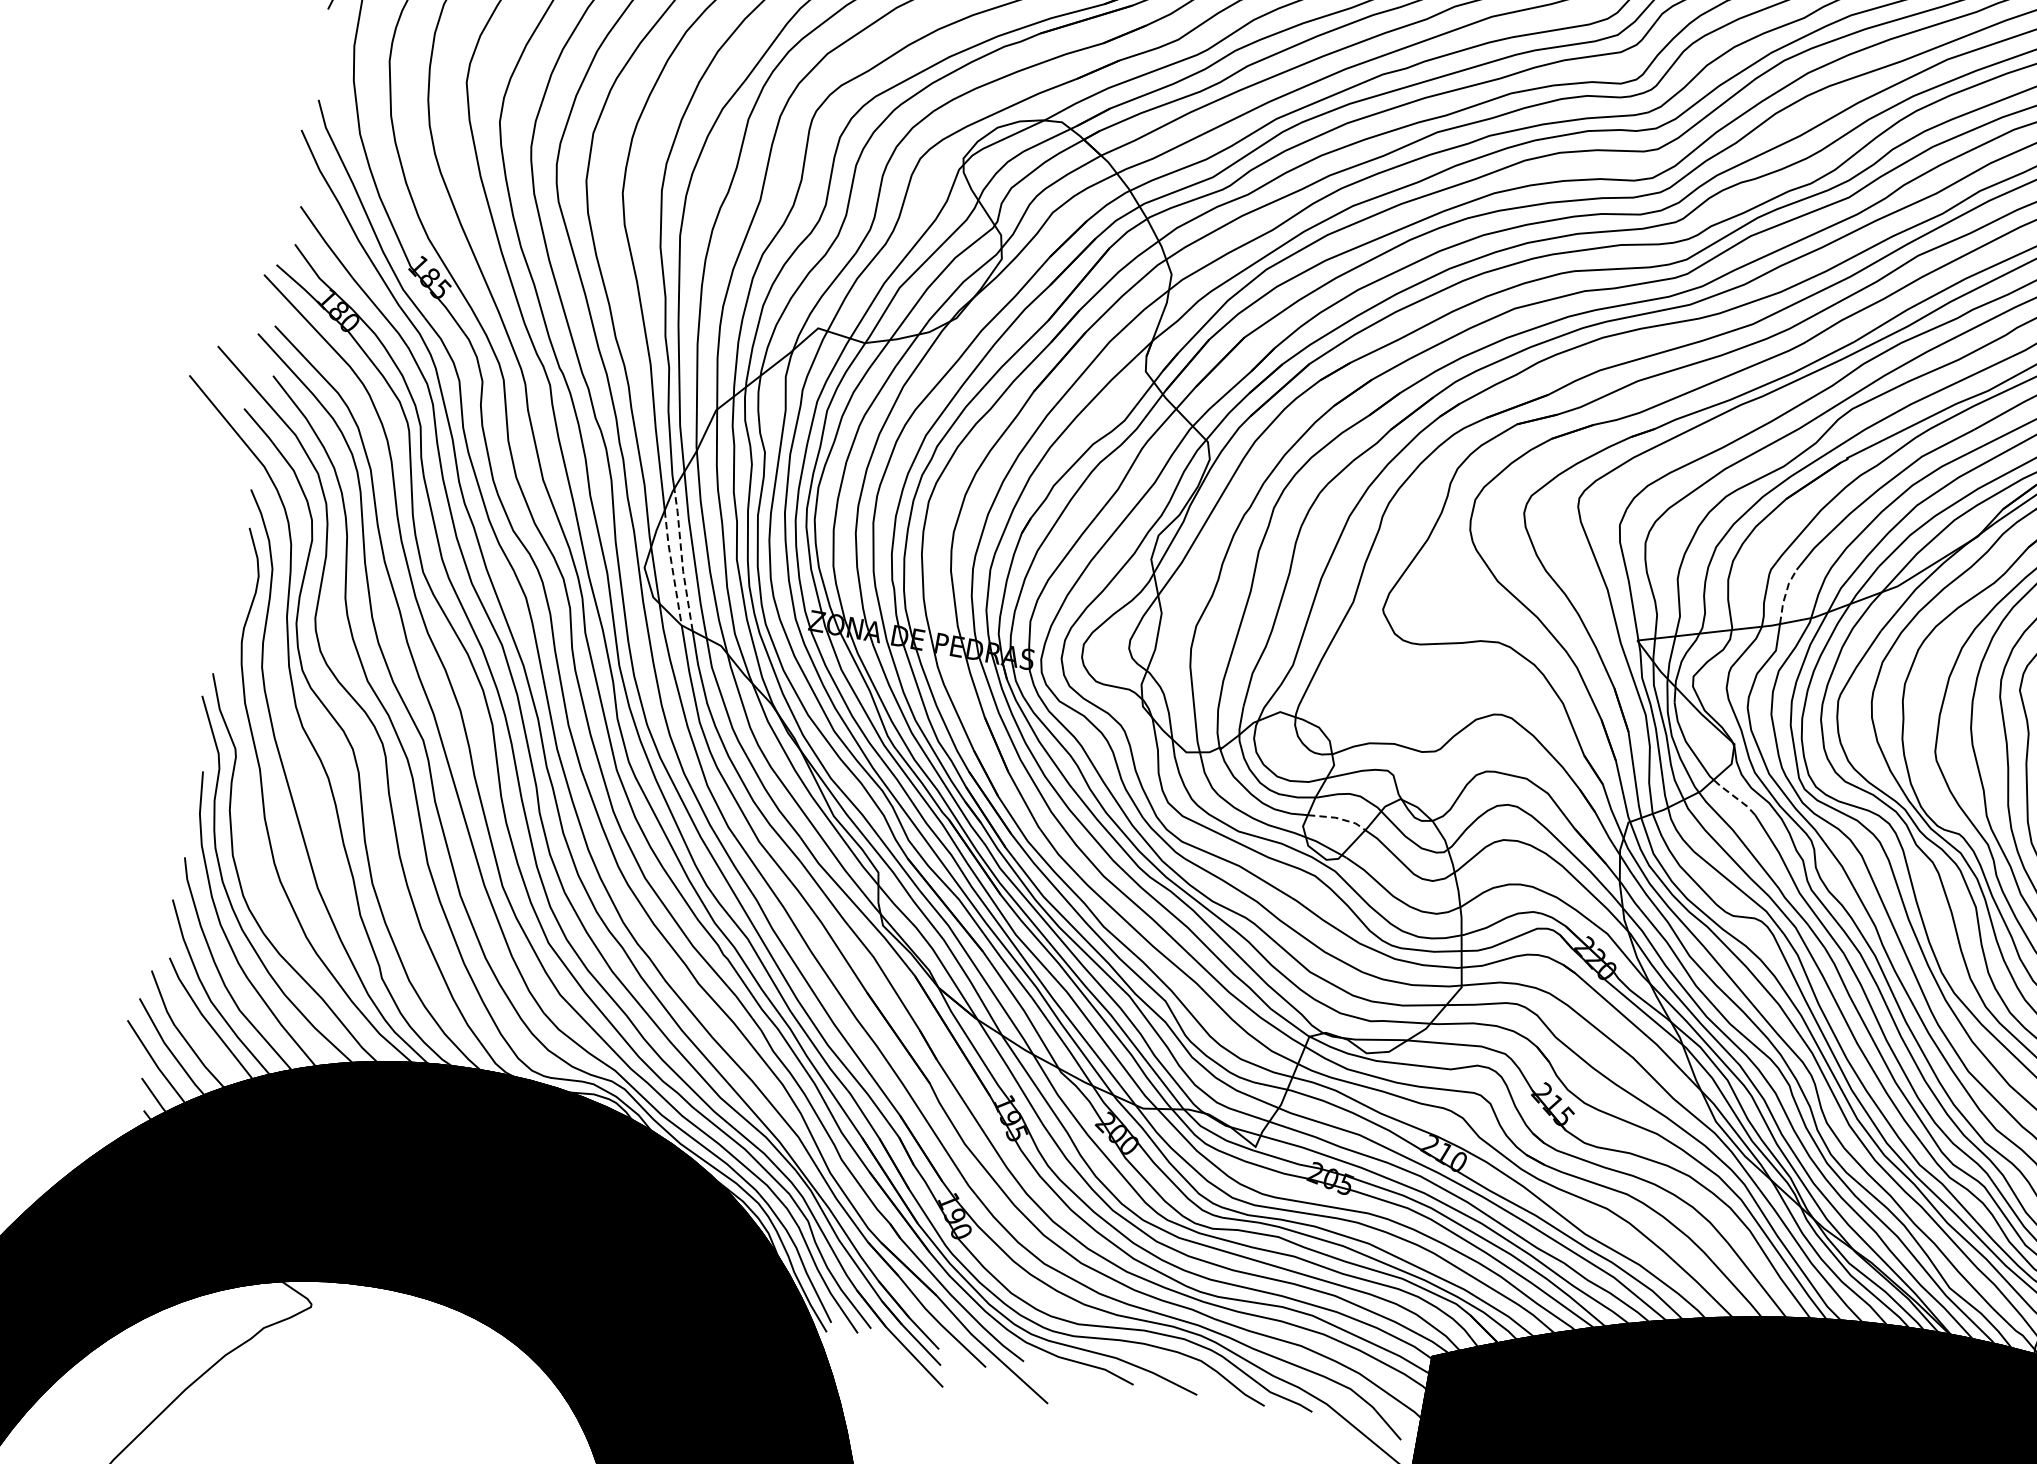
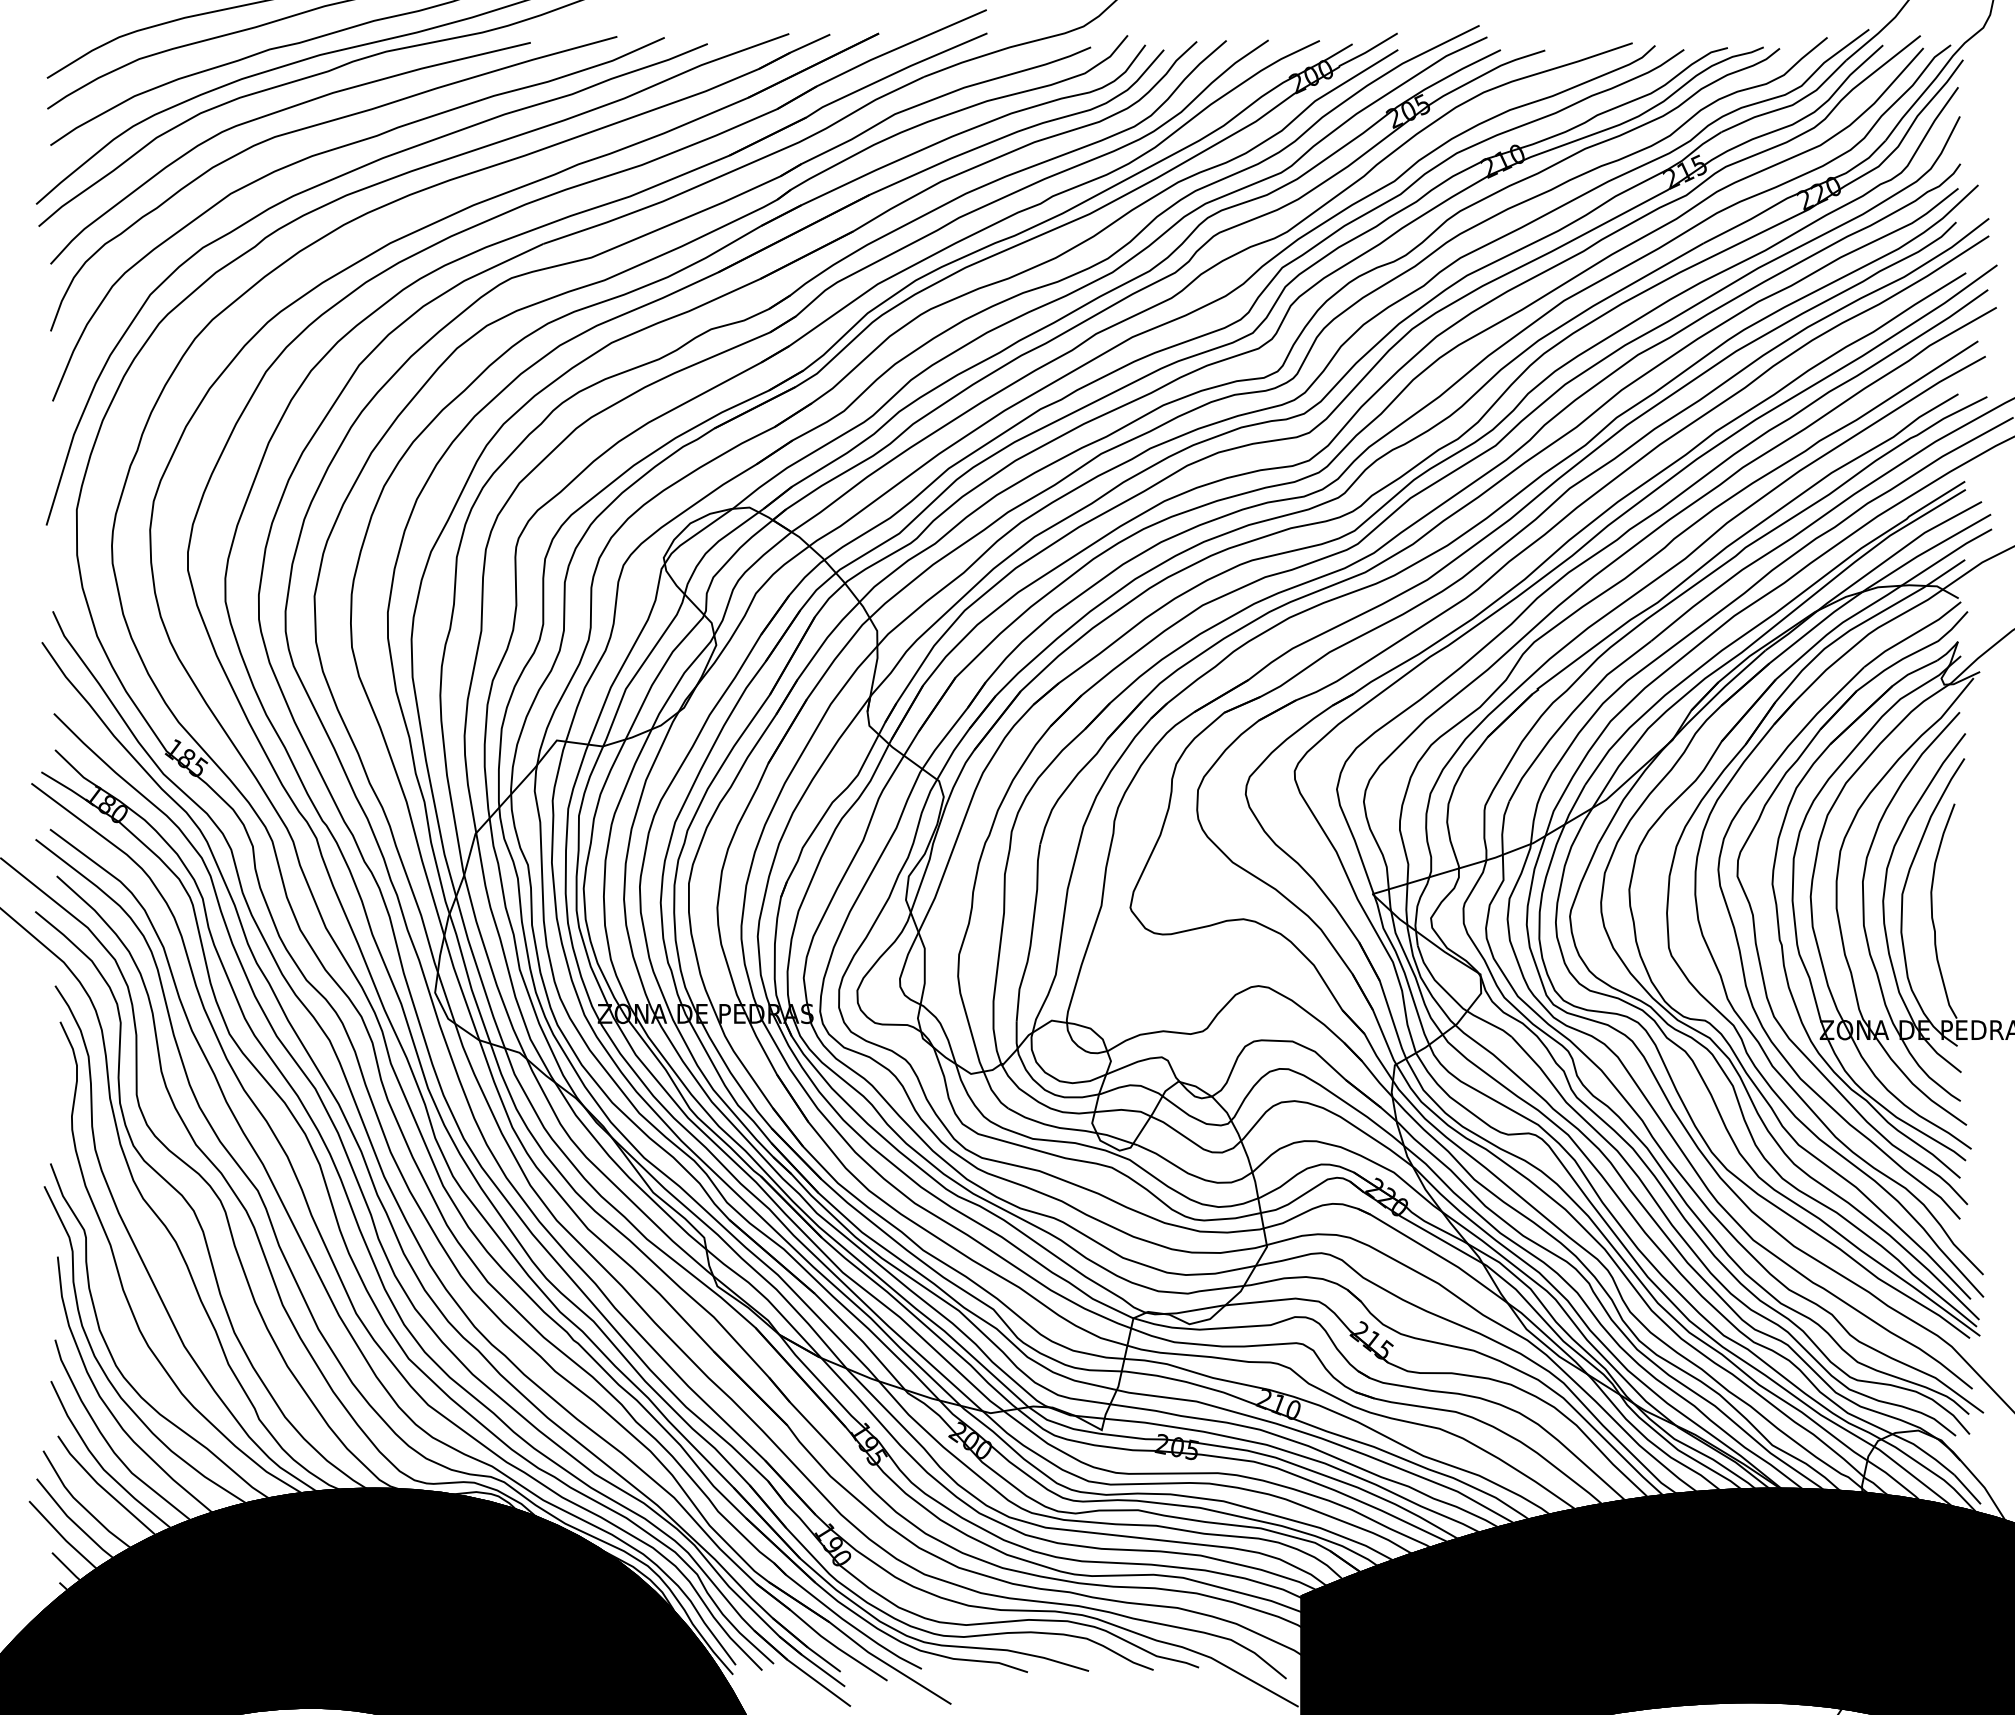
line: (681, 560) -> (468, 979), dashed -> solid
line: (672, 568) -> (461, 988), dashed -> solid
line: (1784, 595) -> (1502, 827), dashed -> solid
line: (1734, 796) -> (1489, 1023), dashed -> solid
line: (1339, 819) -> (1124, 1110), dashed -> solid

